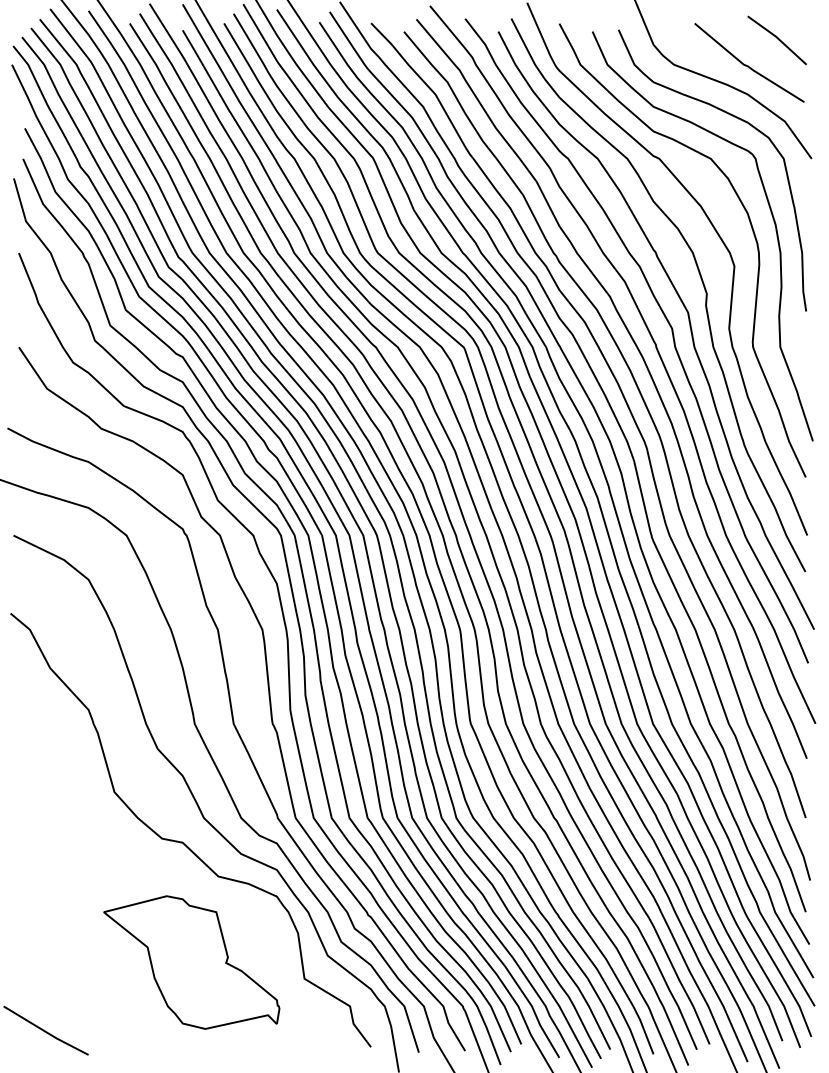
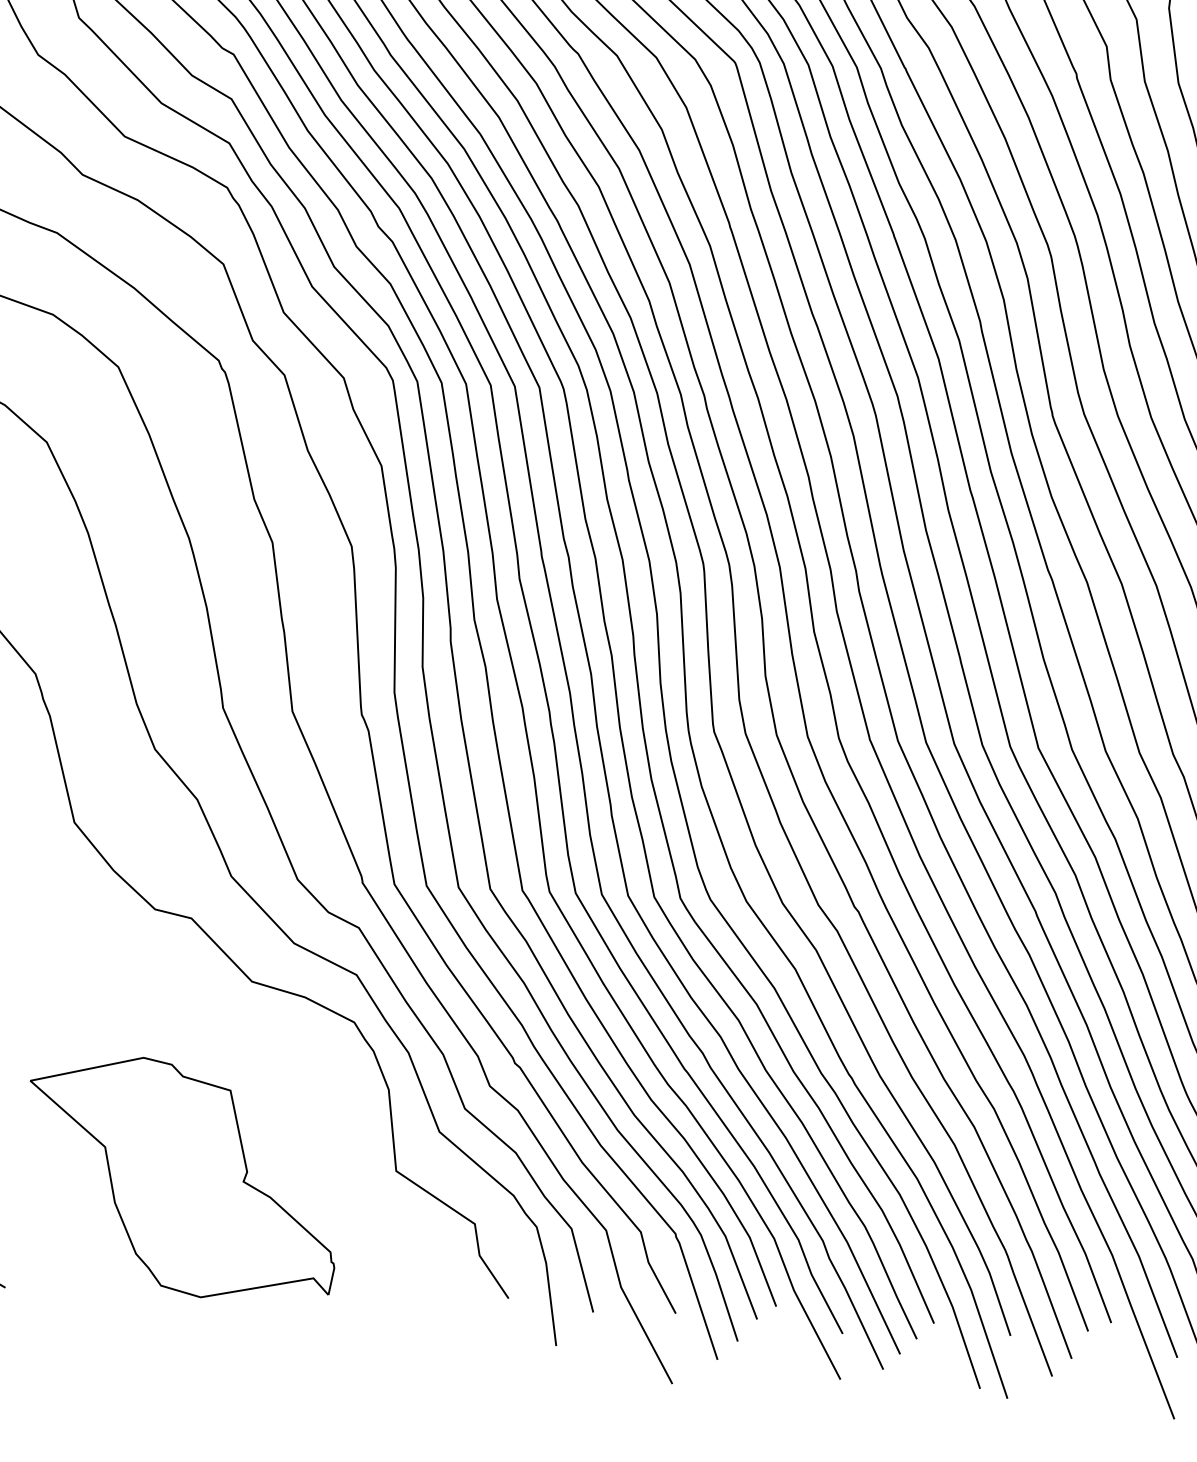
part: (191, 962) -> (181, 1177), moved

